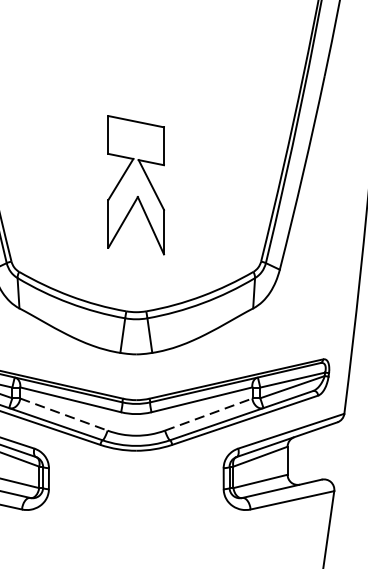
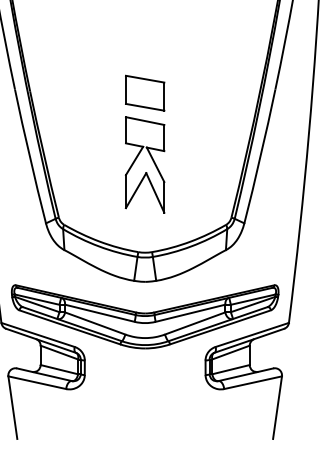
part: (136, 80) -> (145, 92), added
line: (64, 414) -> (95, 323), dashed -> solid
line: (209, 414) -> (195, 323), dashed -> solid

